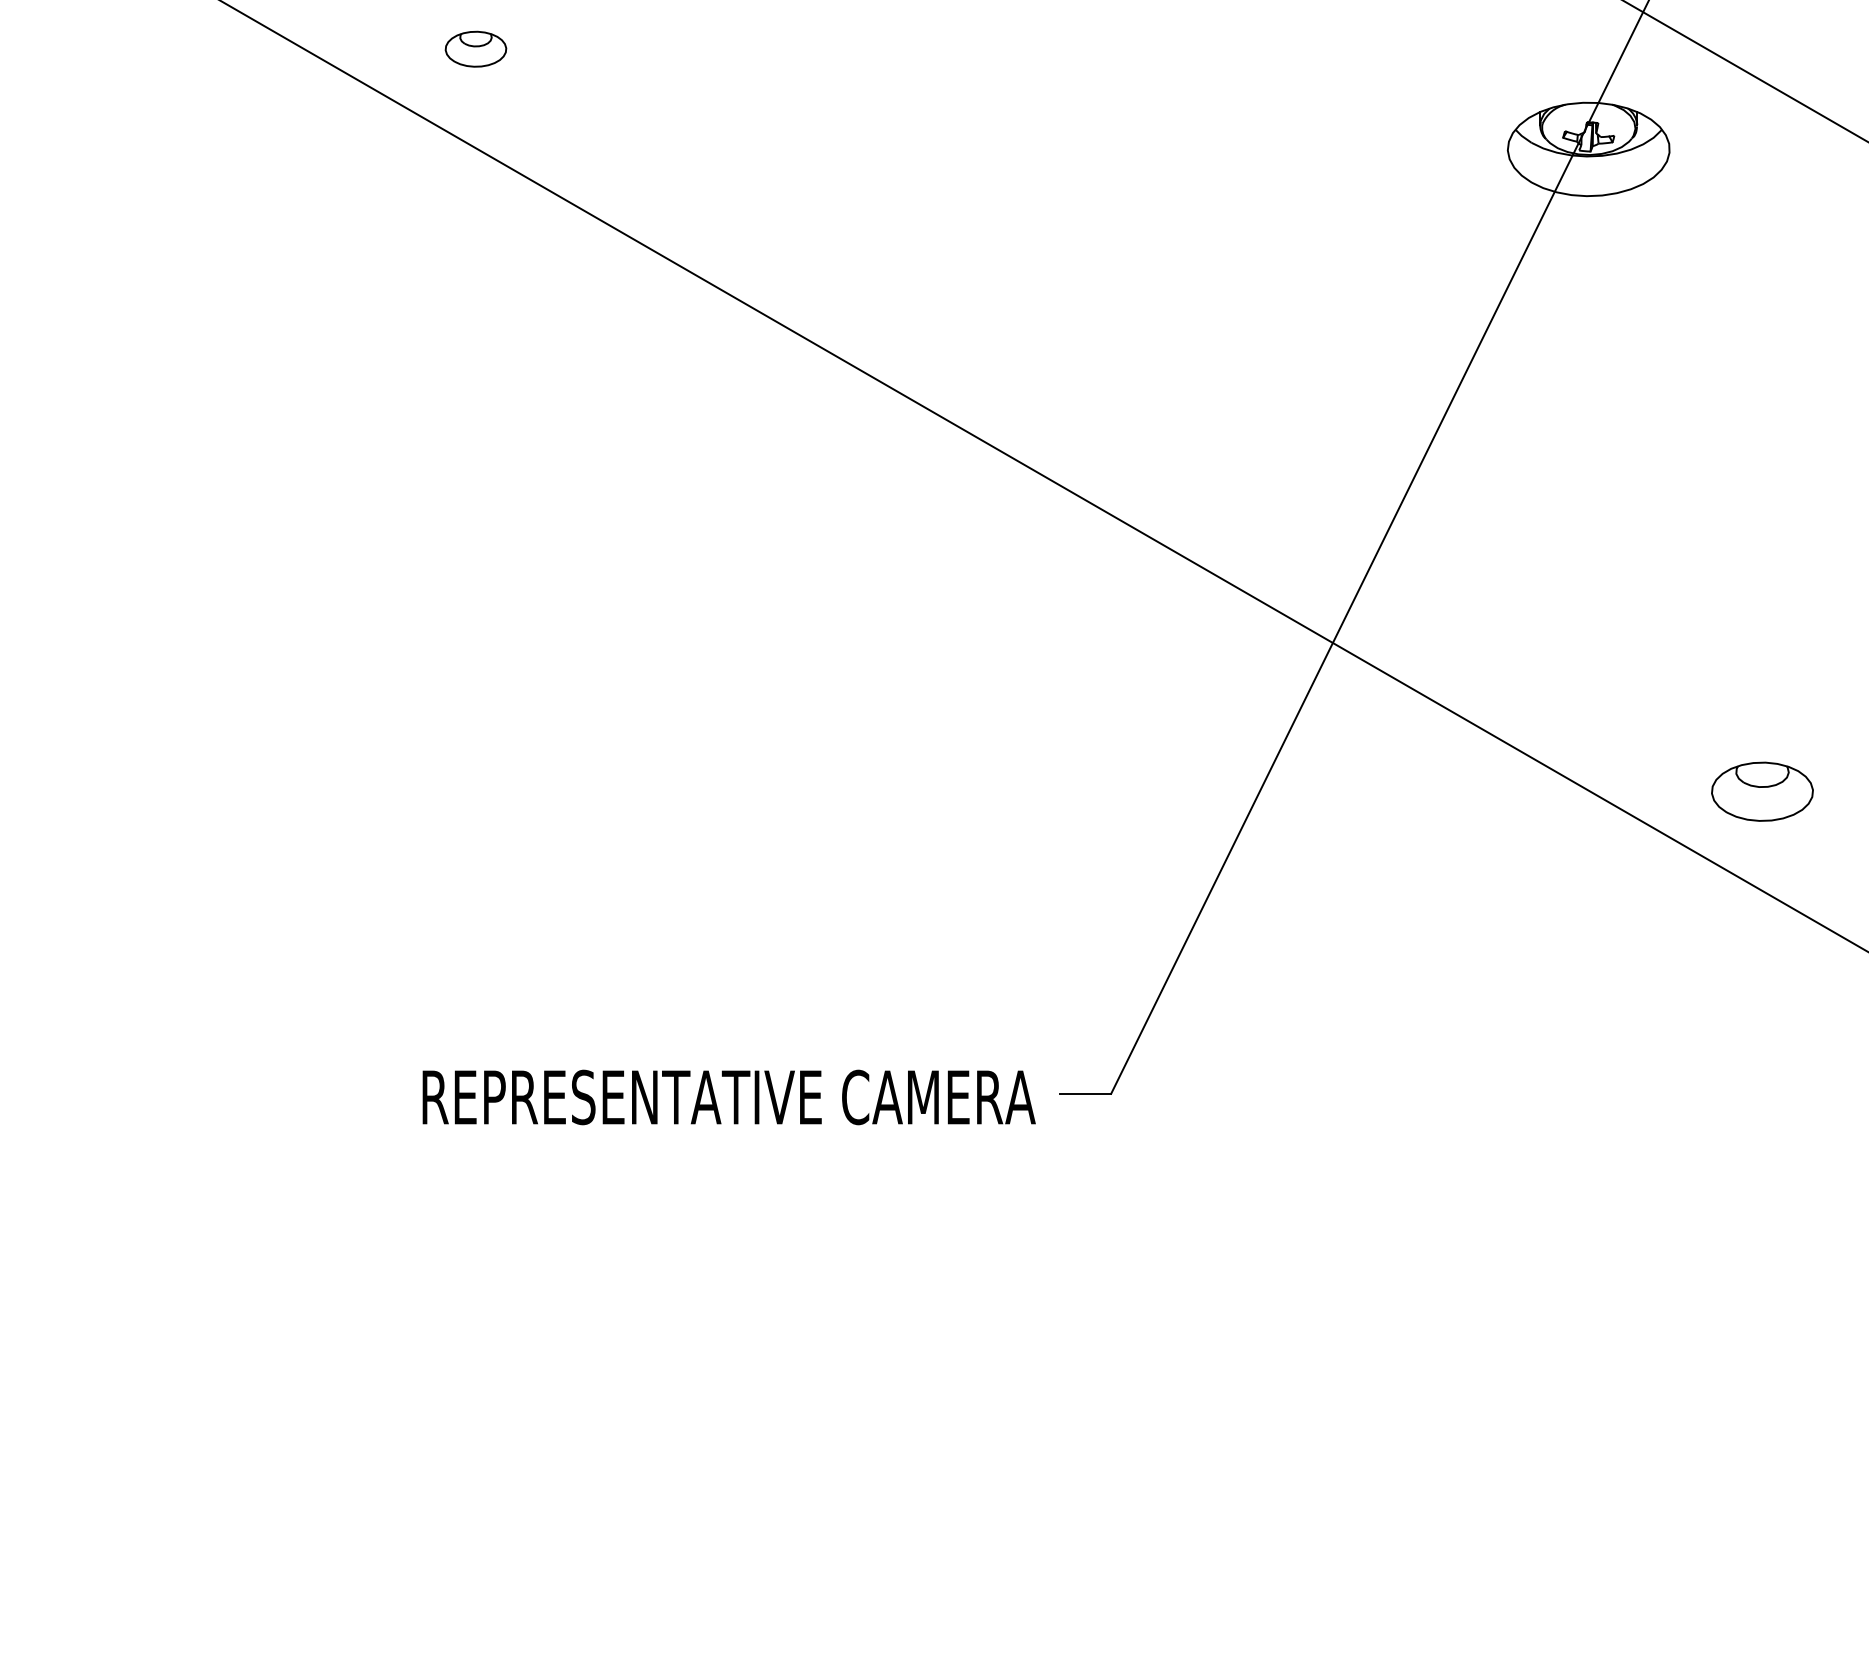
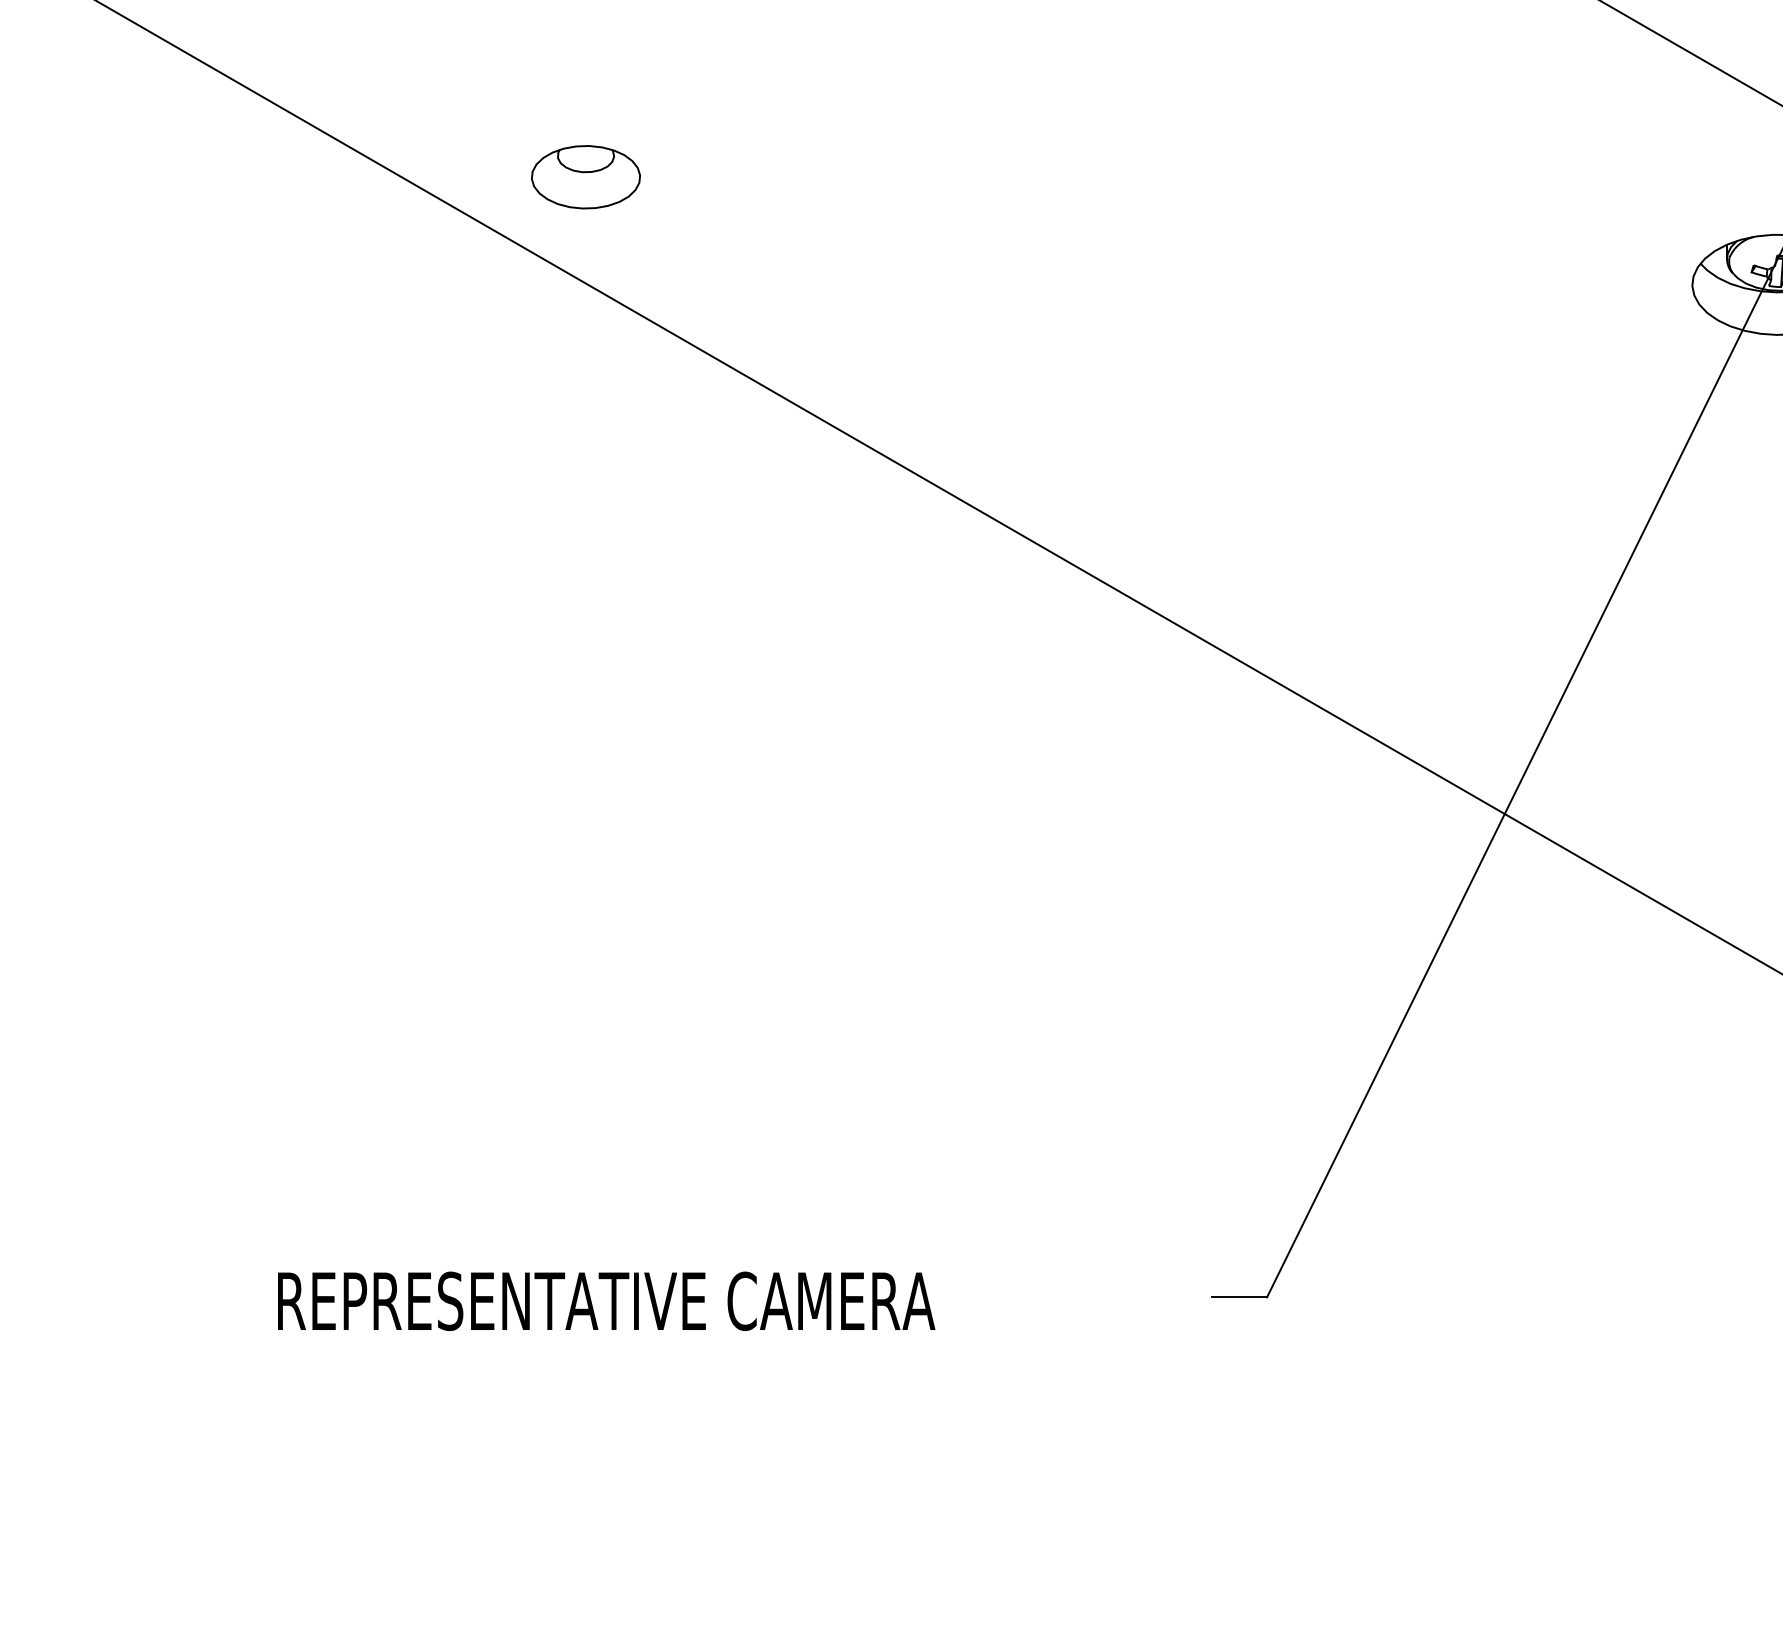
part: (475, 49) -> (585, 177), size x1.67
text: (728, 1097) -> (605, 1301), moved

